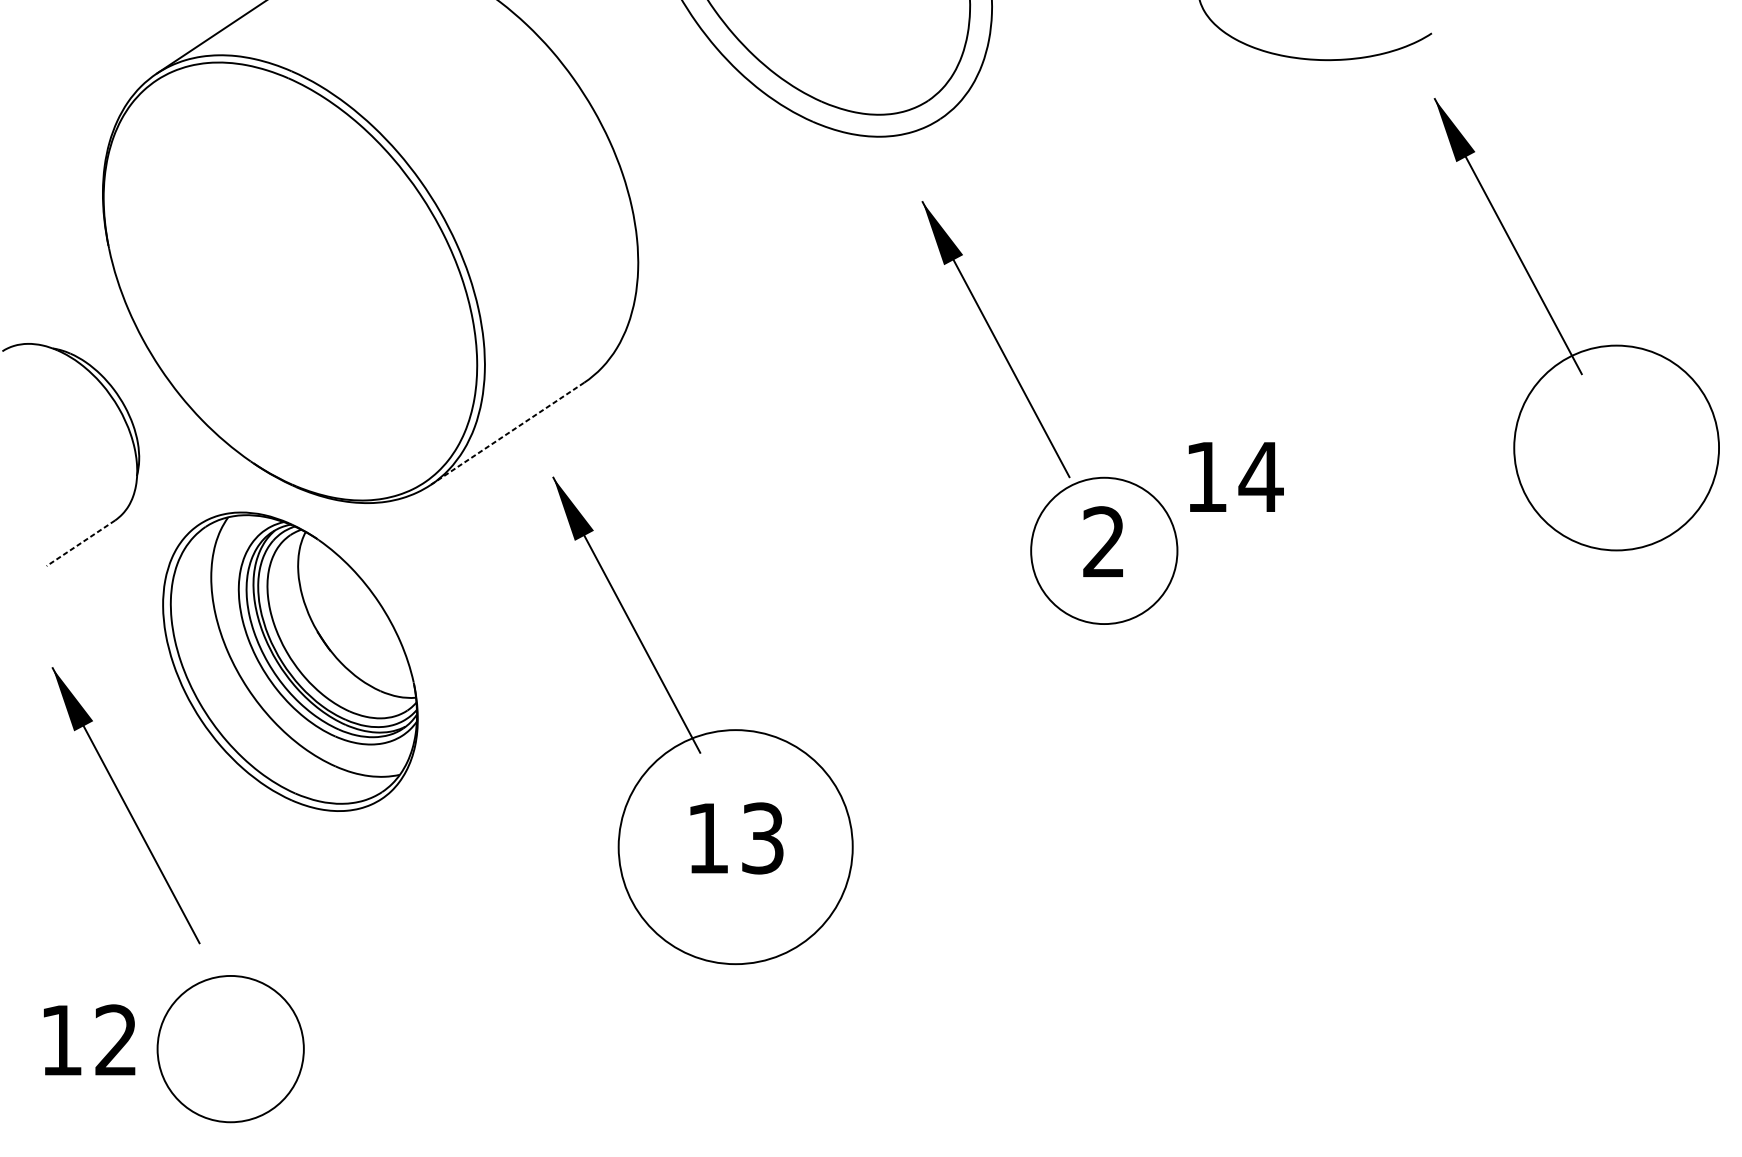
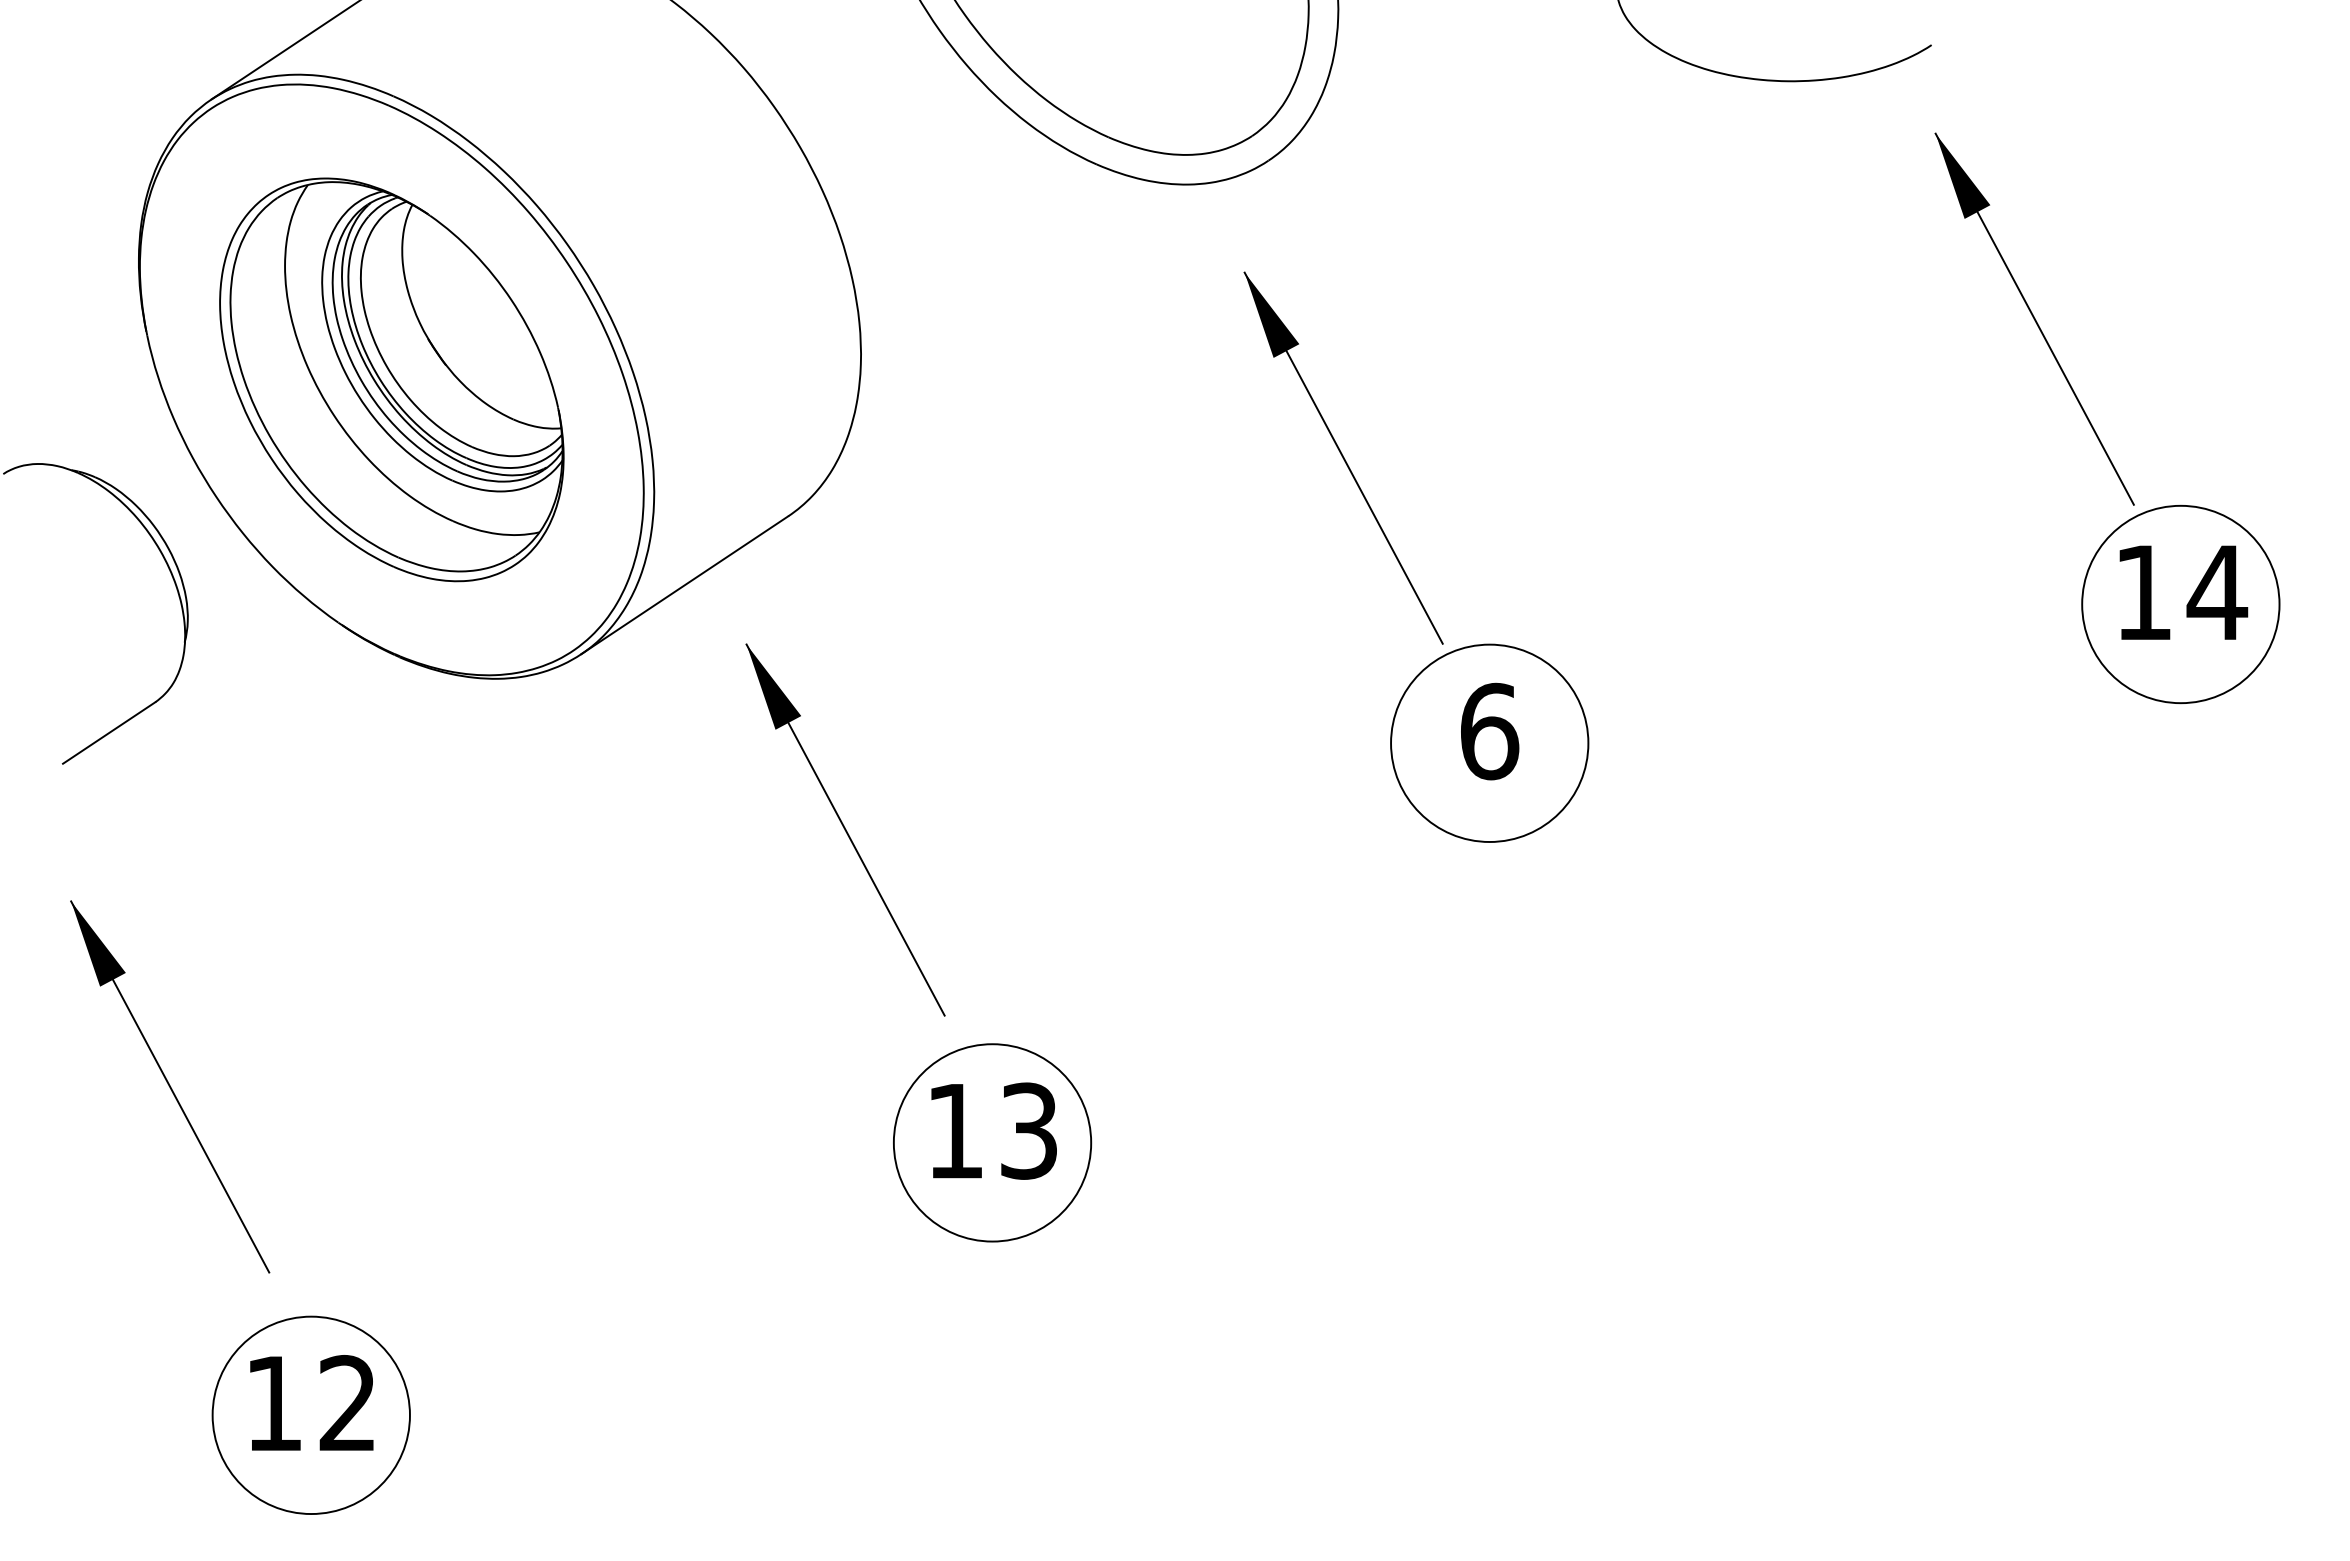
line: (507, 433) -> (684, 585), dashed -> solid
circle: (1616, 448) -> (2180, 604), size x0.71
text: (1236, 476) -> (2183, 592), moved
text: (1104, 542) -> (1490, 731), 2 -> 6
line: (80, 543) -> (108, 733), dashed -> solid
part: (290, 661) -> (391, 379), moved
circle: (735, 846) -> (992, 1142), size x0.62
text: (89, 1039) -> (311, 1402), moved

